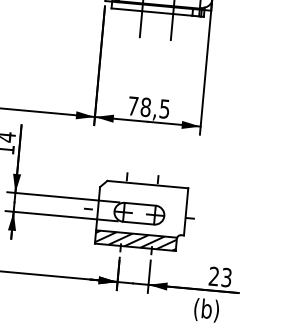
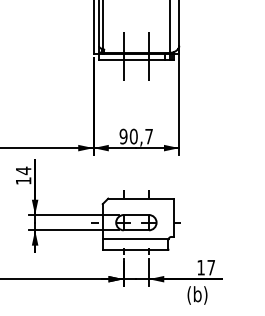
text: (147, 107) -> (135, 136), 78,5 -> 90,7
hatch: (135, 240) -> (135, 244), removed
text: (220, 276) -> (206, 267), 23 -> 17

